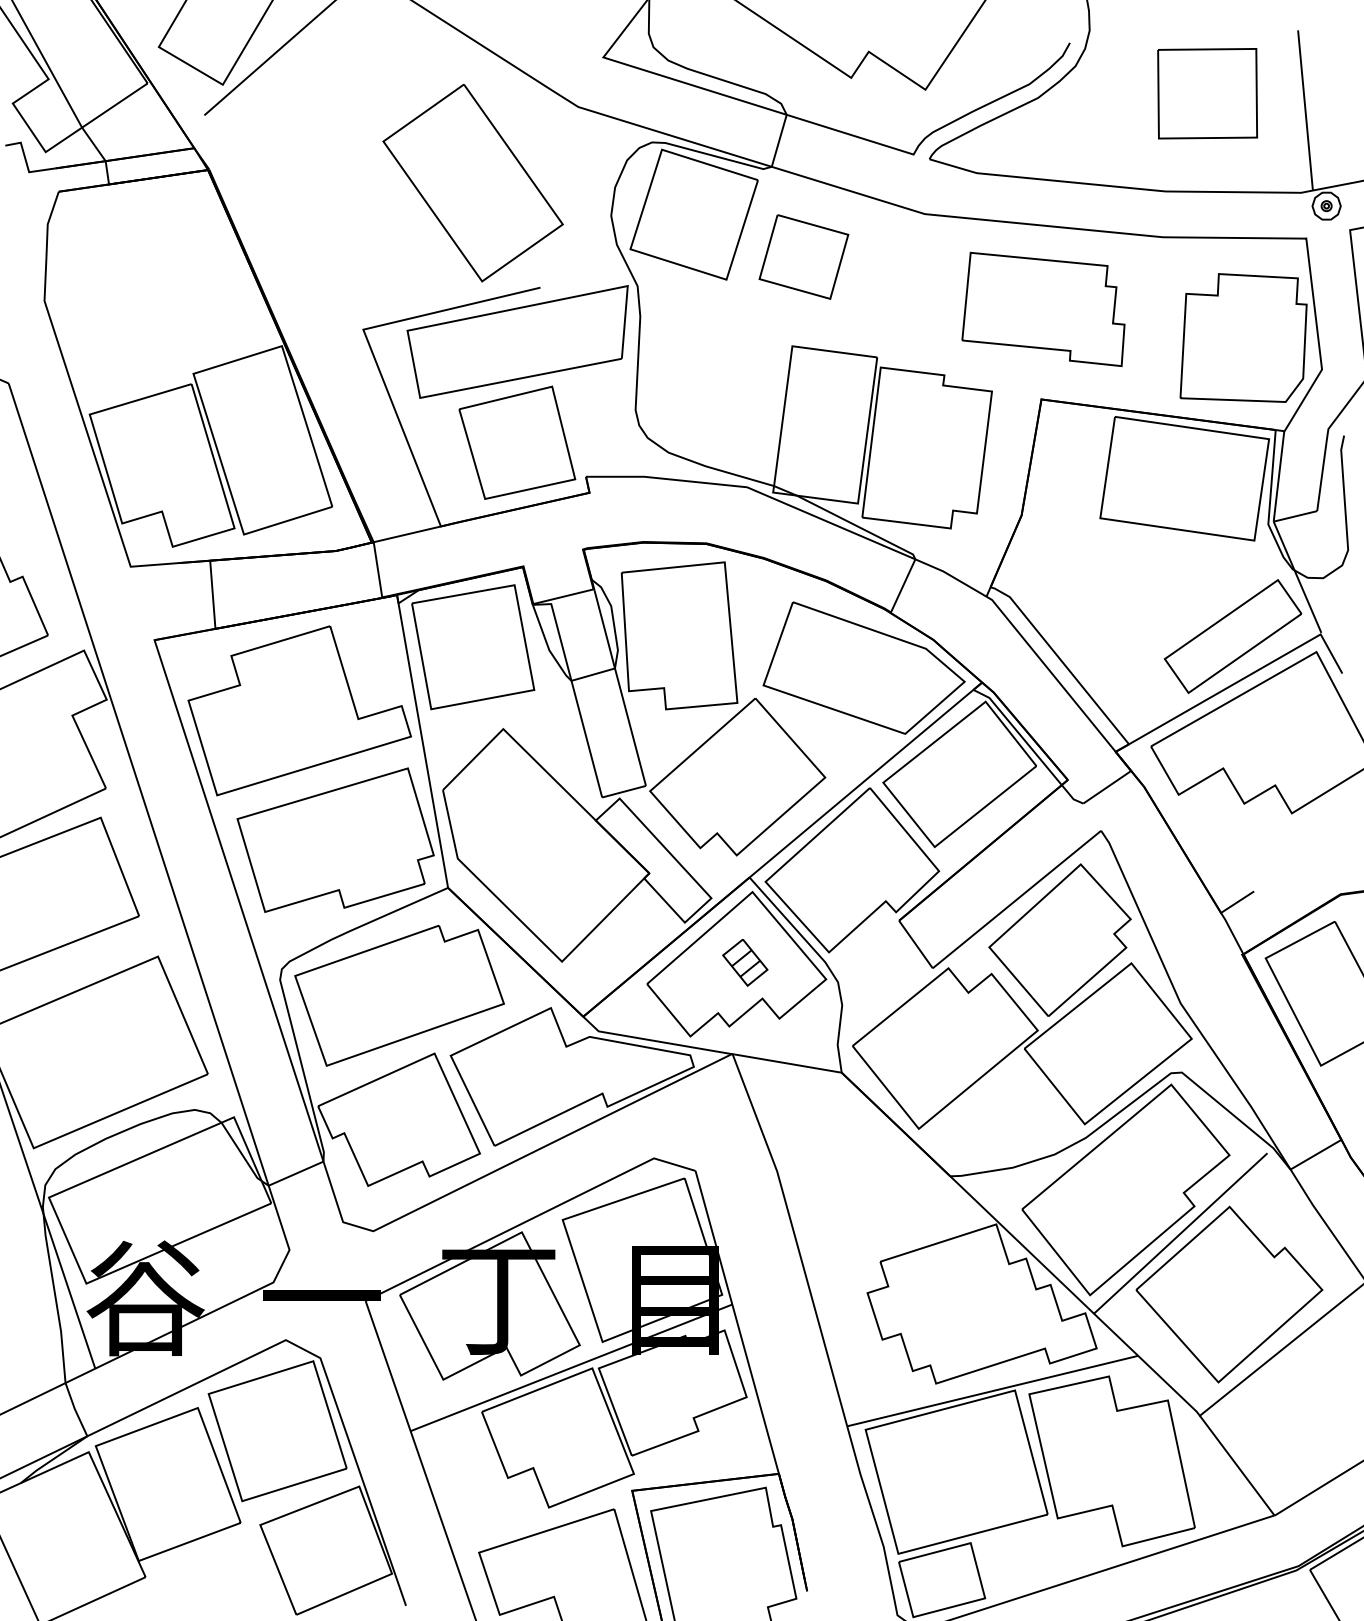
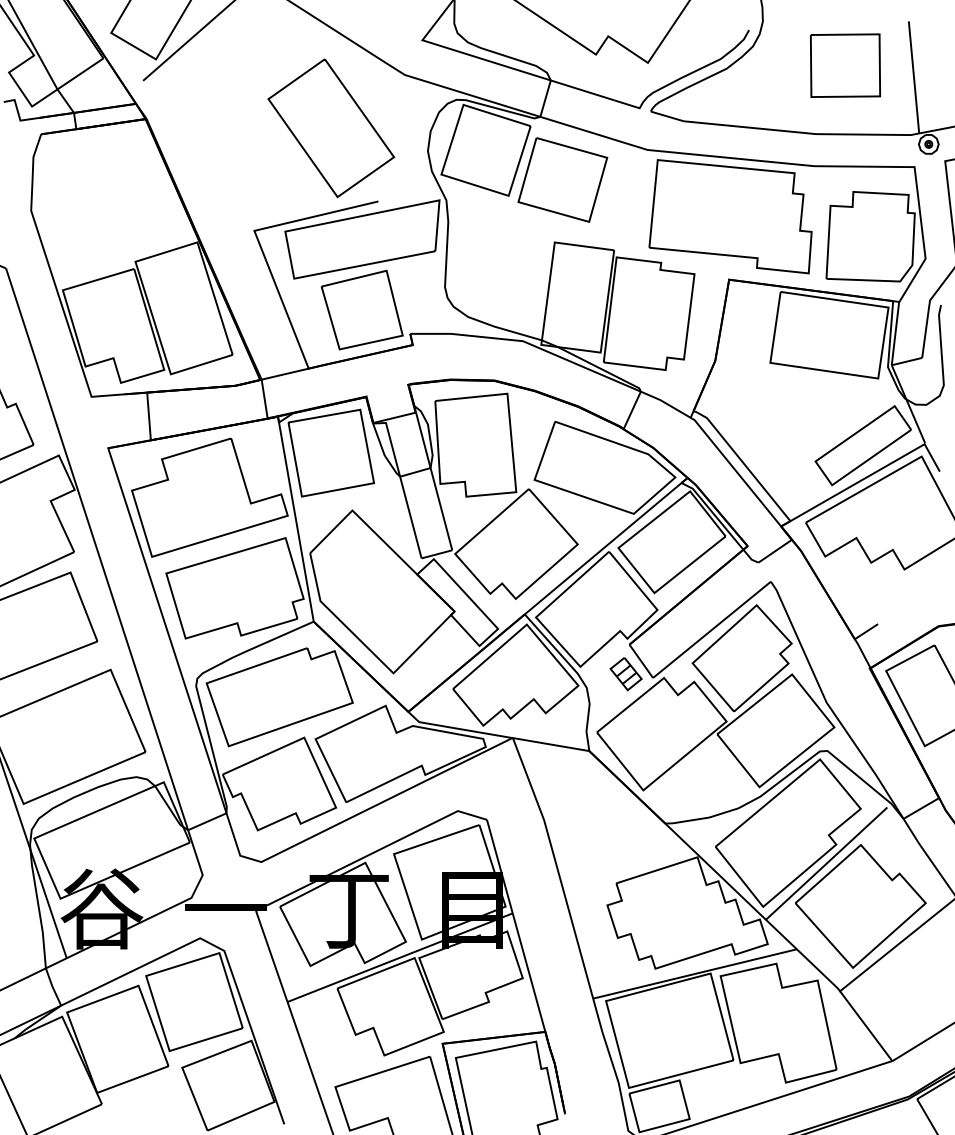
part: (803, 256) -> (562, 179), size x1.43
part: (1043, 309) -> (730, 216), size x1.43
part: (745, 962) -> (626, 673), moved

